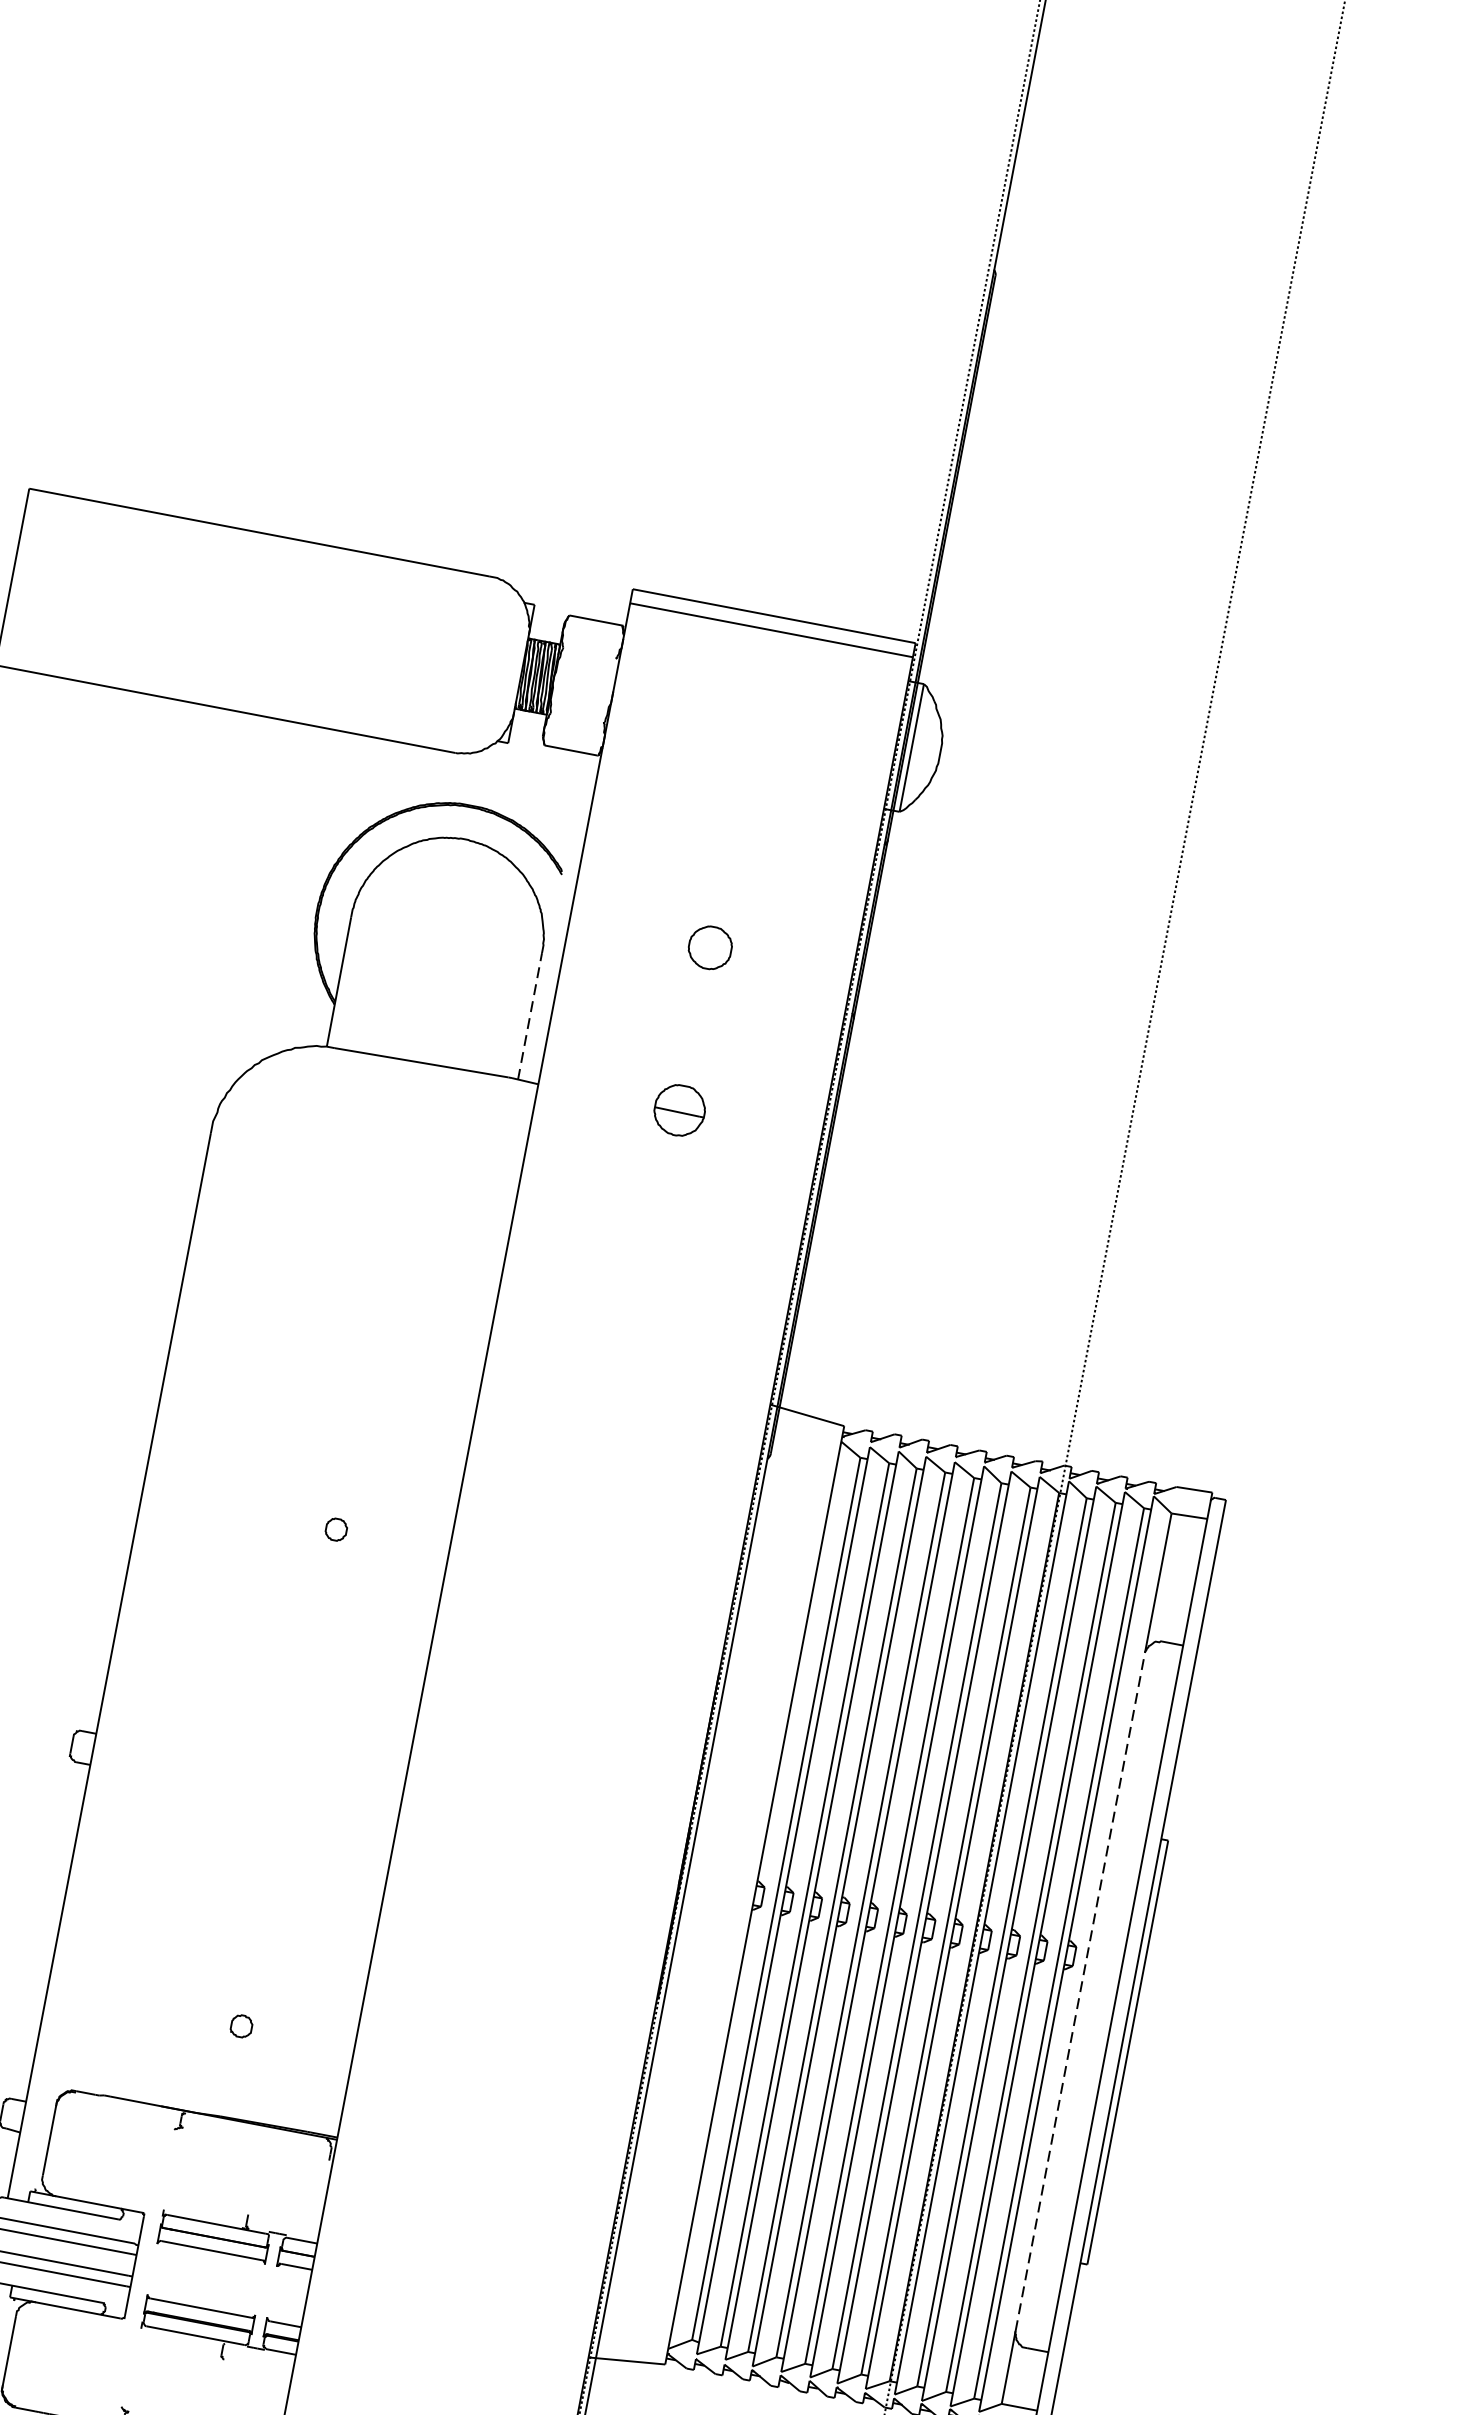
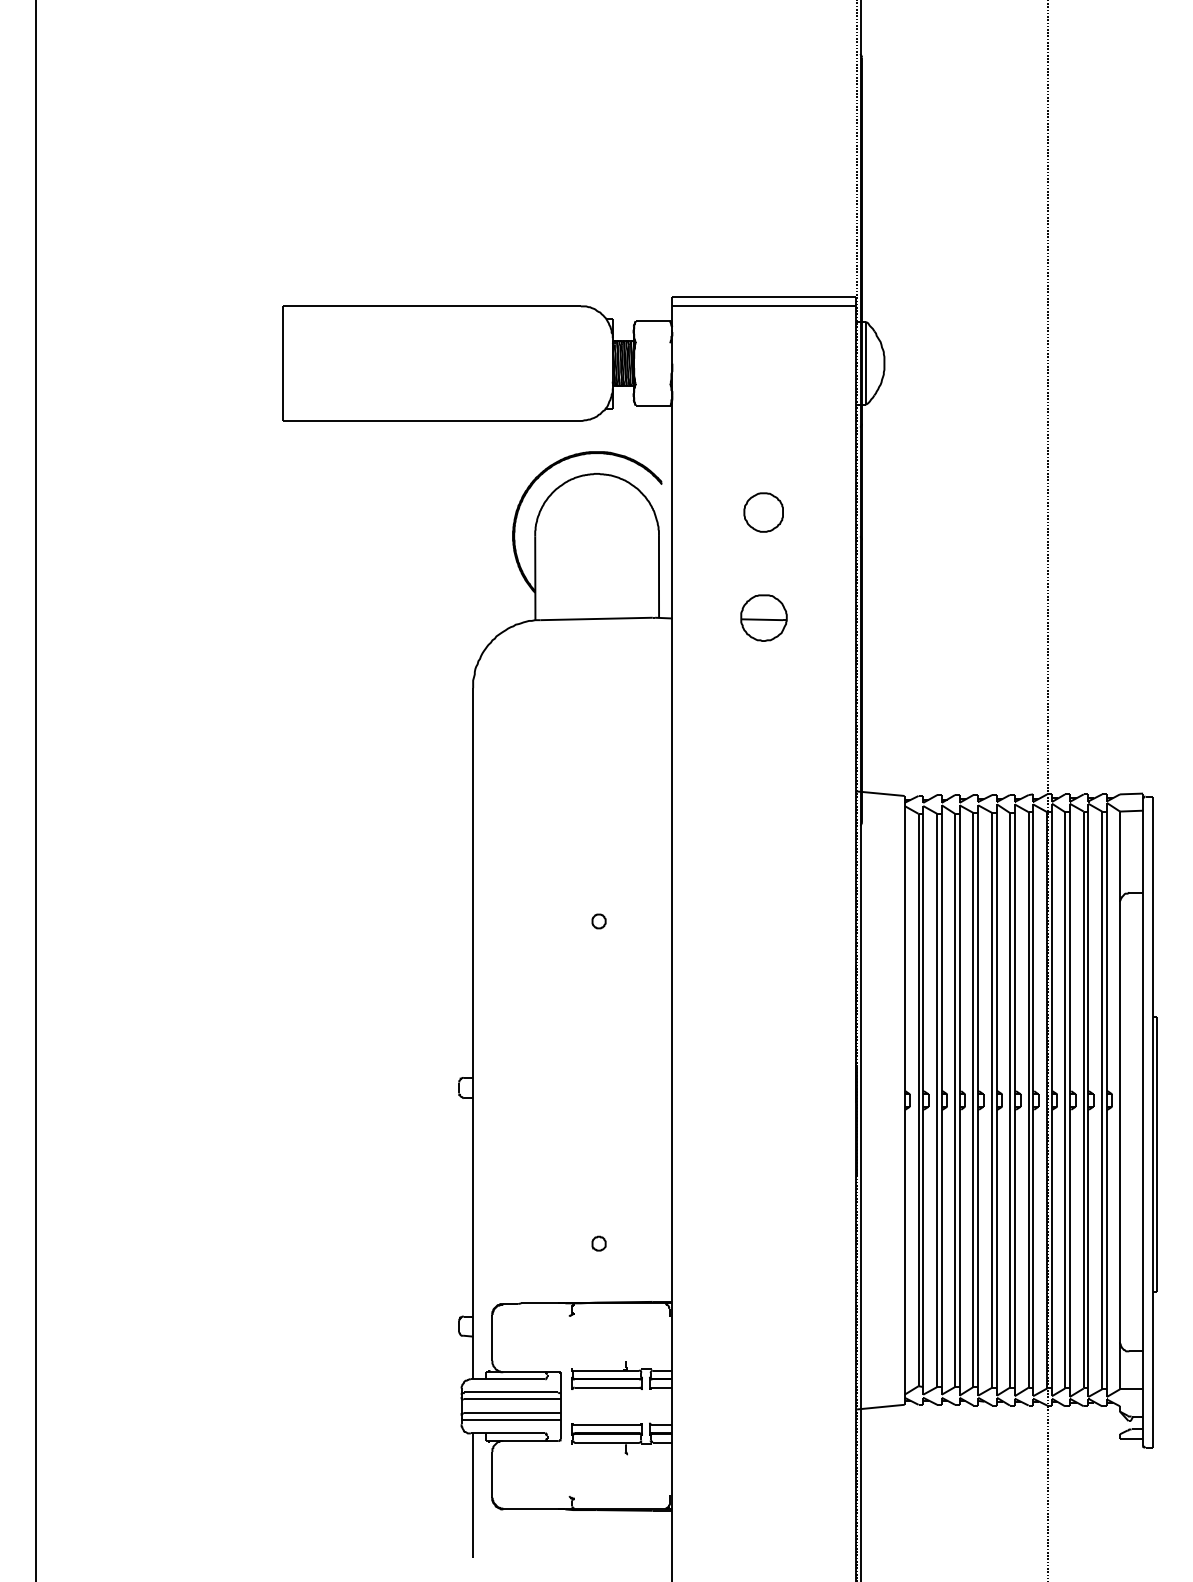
part: (710, 947) -> (763, 512), size x1.43
line: (530, 1015) -> (659, 576), dashed -> solid
part: (679, 1109) -> (763, 617), size x1.43
line: (1081, 1991) -> (1120, 1121), dashed -> solid

